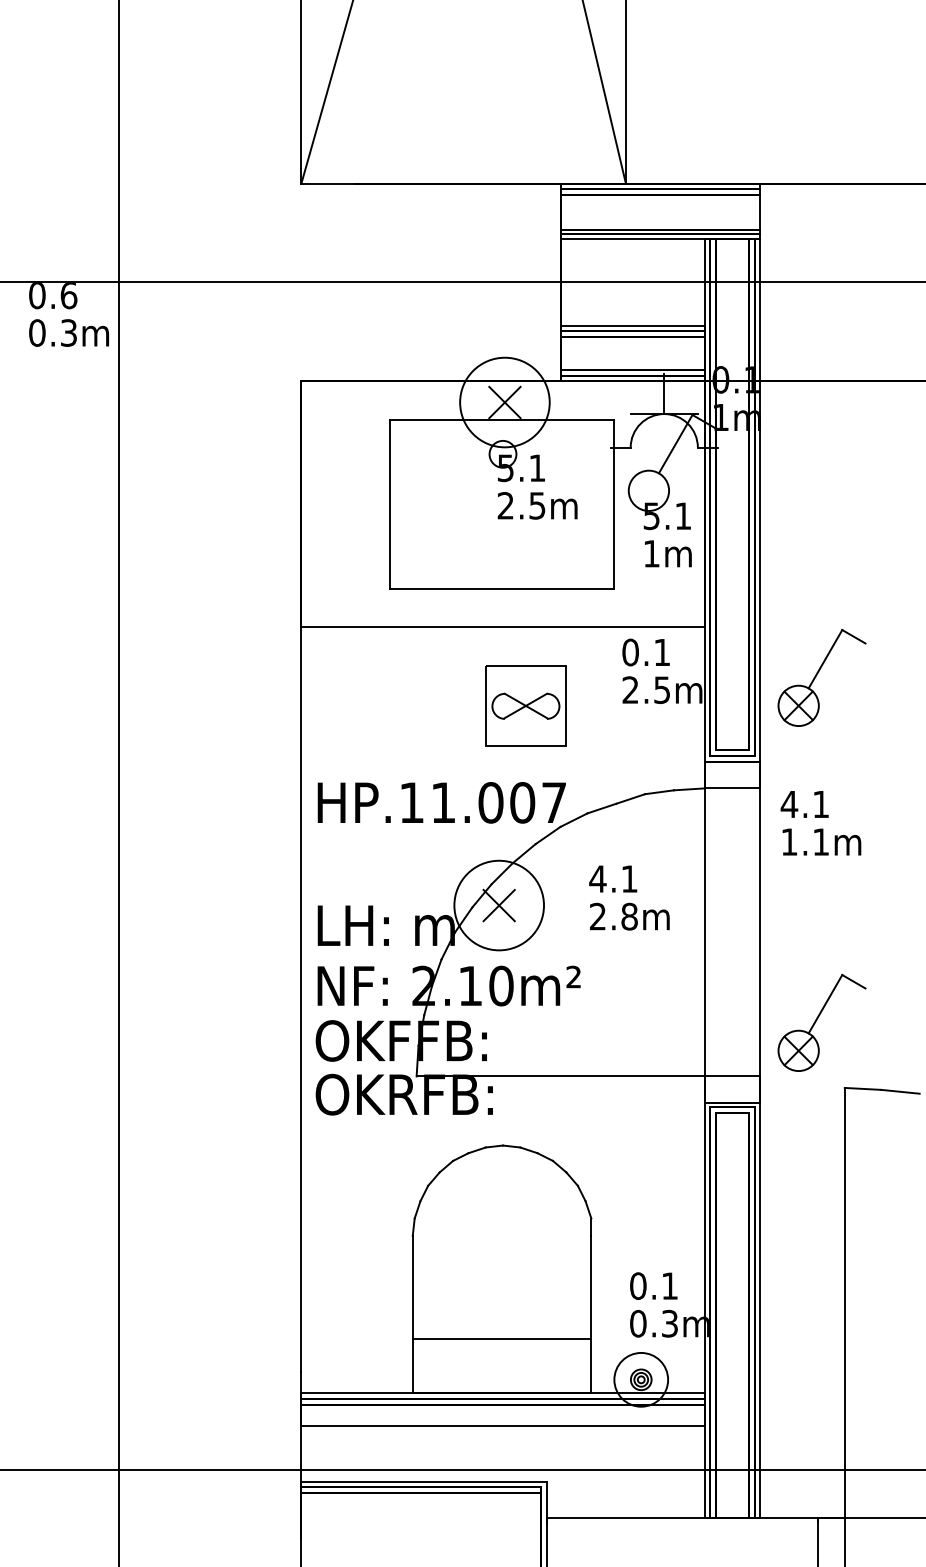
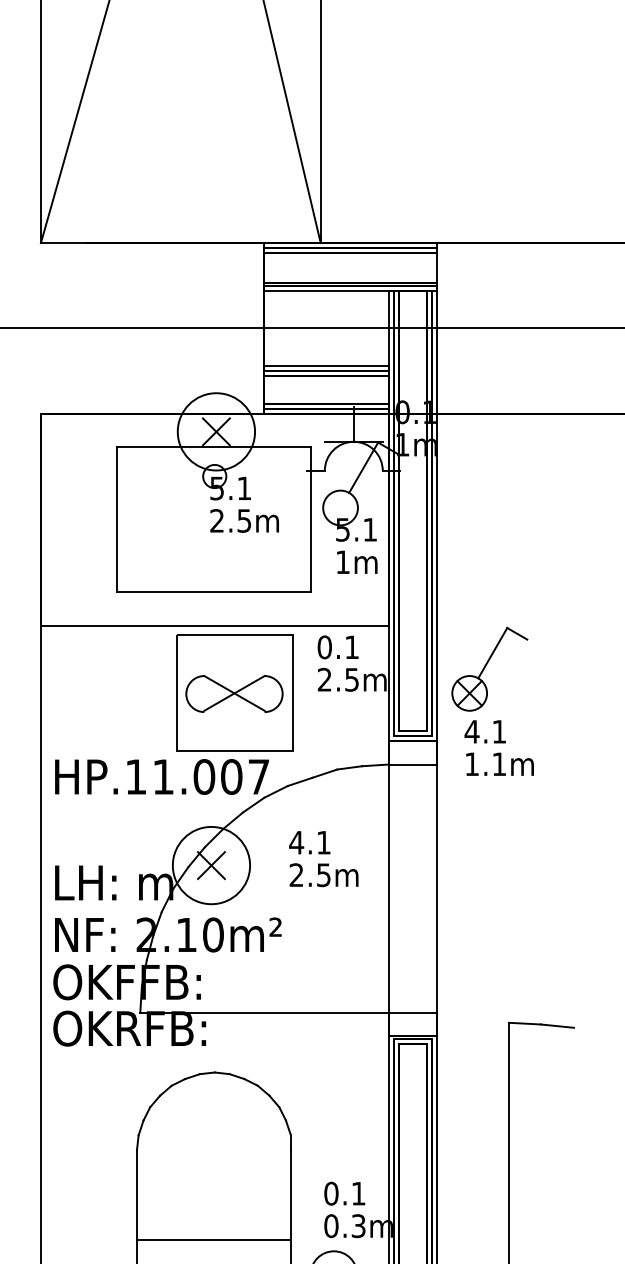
part: (525, 705) -> (234, 693), size x1.67
text: (820, 823) -> (498, 748), moved
text: (629, 916) -> (323, 875), 2.8m -> 2.5m
part: (821, 1022) -> (489, 966), removed

